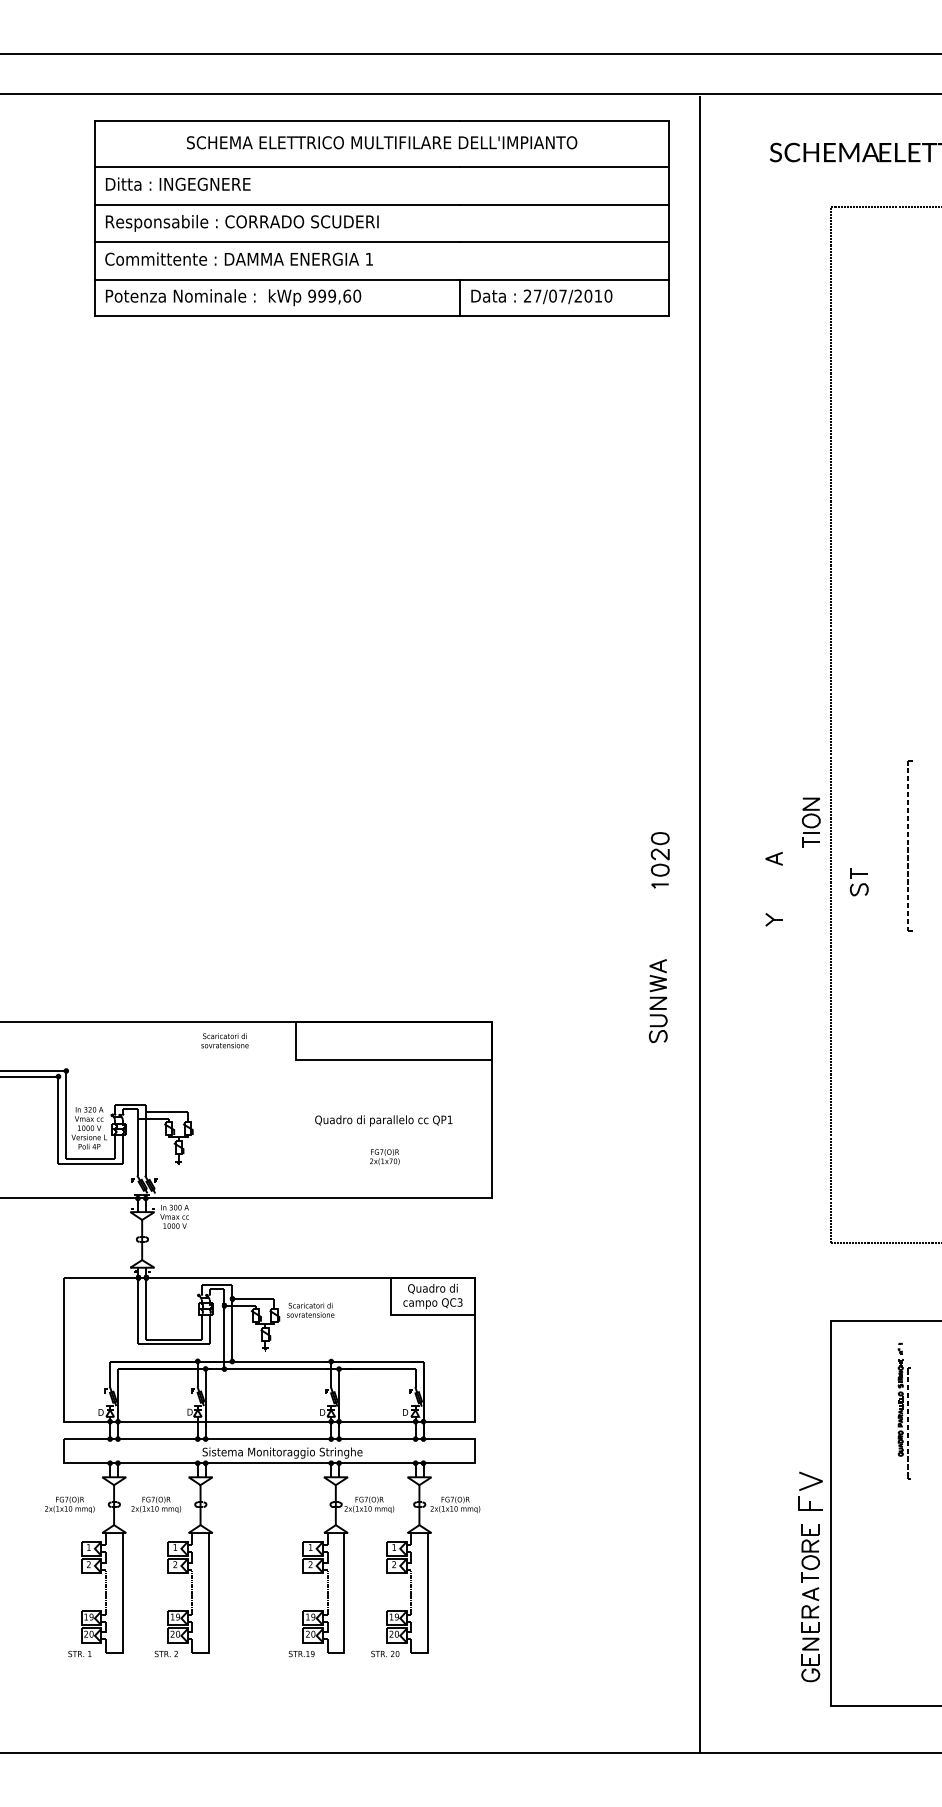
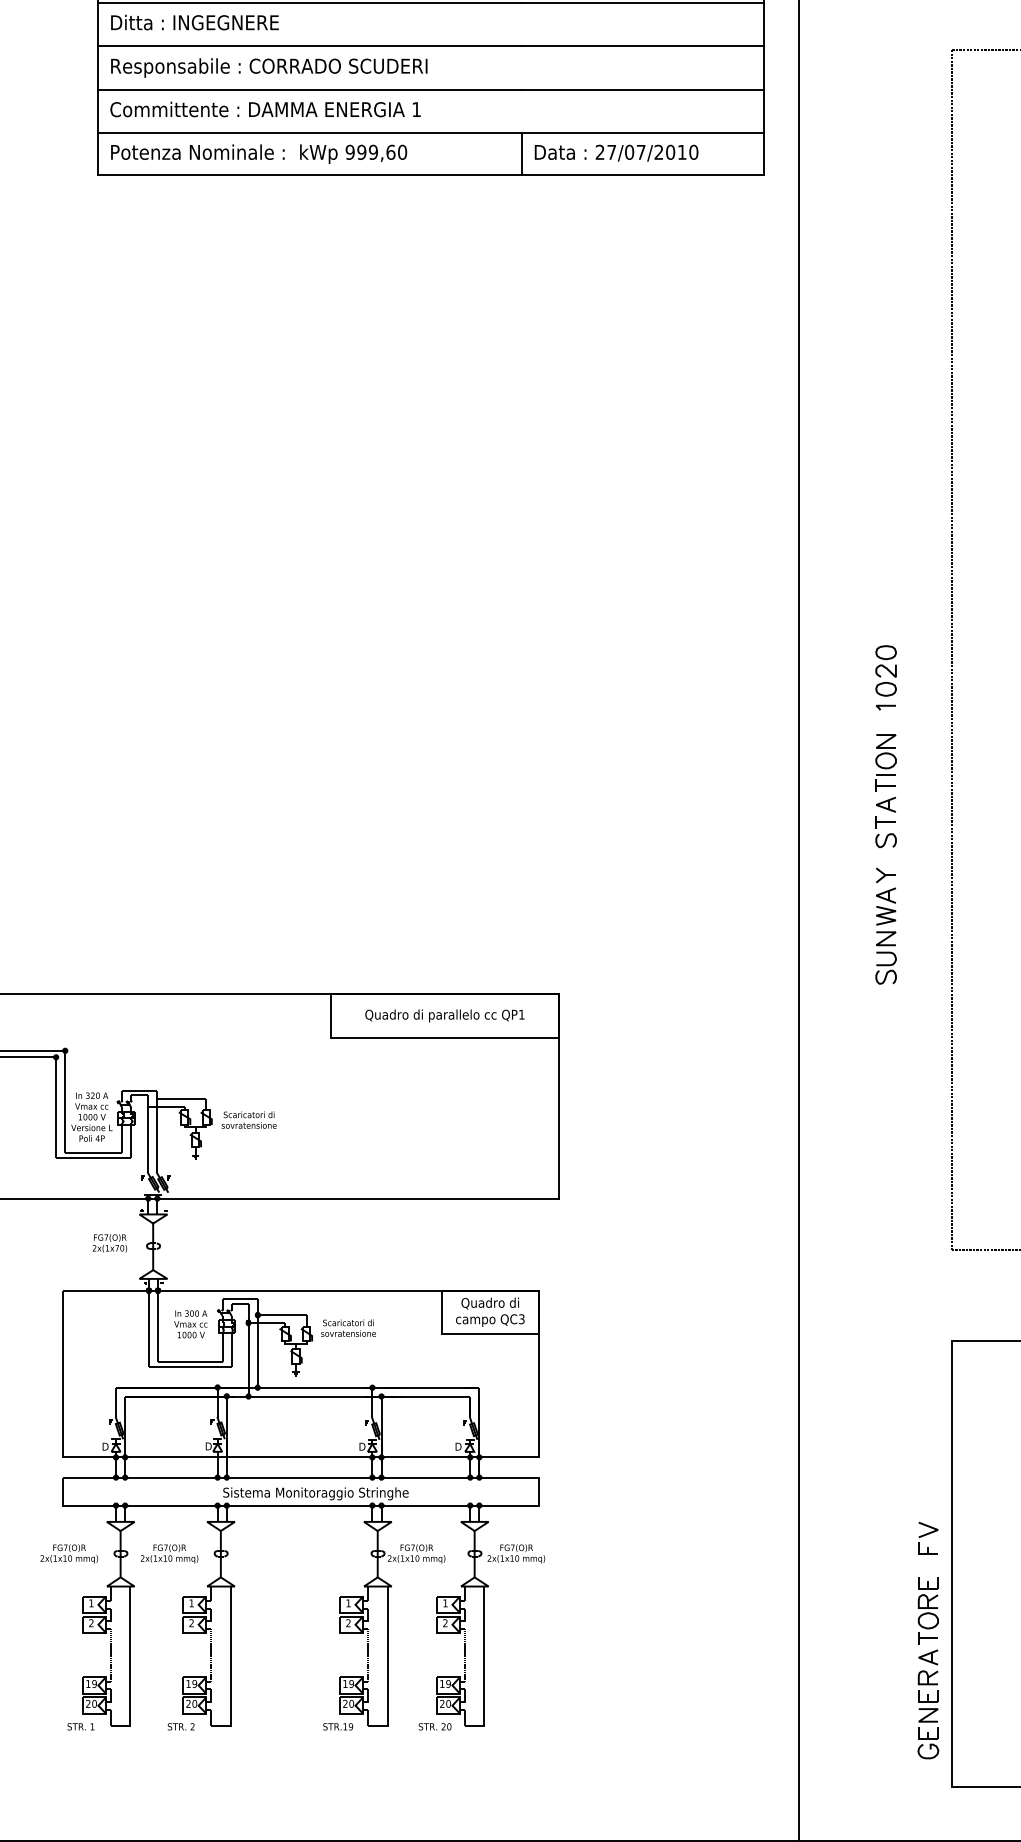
part: (811, 822) -> (886, 762), moved
part: (660, 860) -> (886, 678), moved
part: (859, 882) -> (886, 832), moved
part: (658, 1000) -> (886, 935), moved
text: (224, 1040) -> (248, 1119), moved
text: (383, 1120) -> (444, 1015), moved
text: (384, 1156) -> (109, 1242), moved
text: (174, 1216) -> (190, 1323), moved
part: (810, 1491) -> (928, 1538), size x0.71

